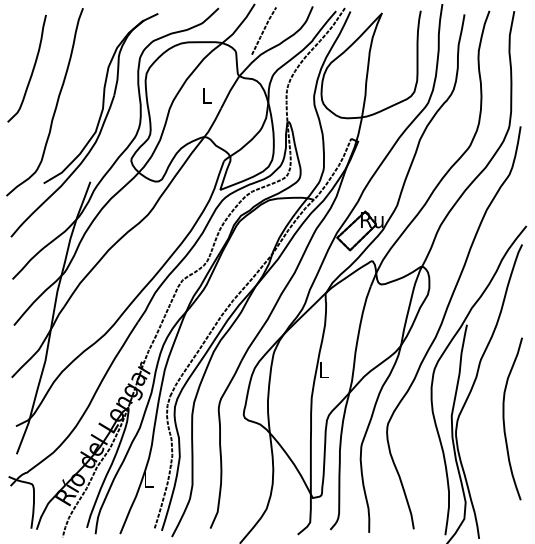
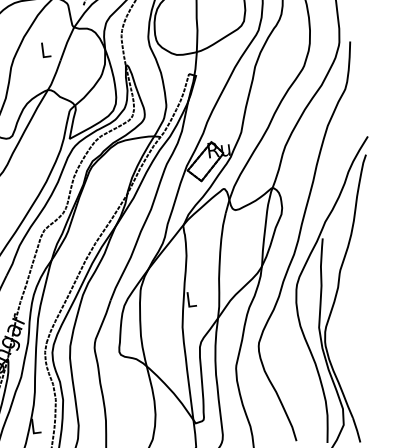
curve: (504, 418) -> (370, 323), removed

